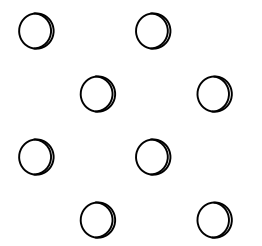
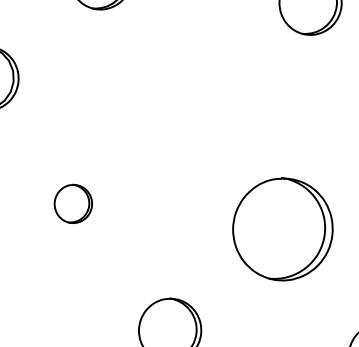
part: (97, 93) -> (196, 103), removed
part: (36, 156) -> (73, 203), size x0.6
part: (153, 156) -> (283, 228), size x1.6

